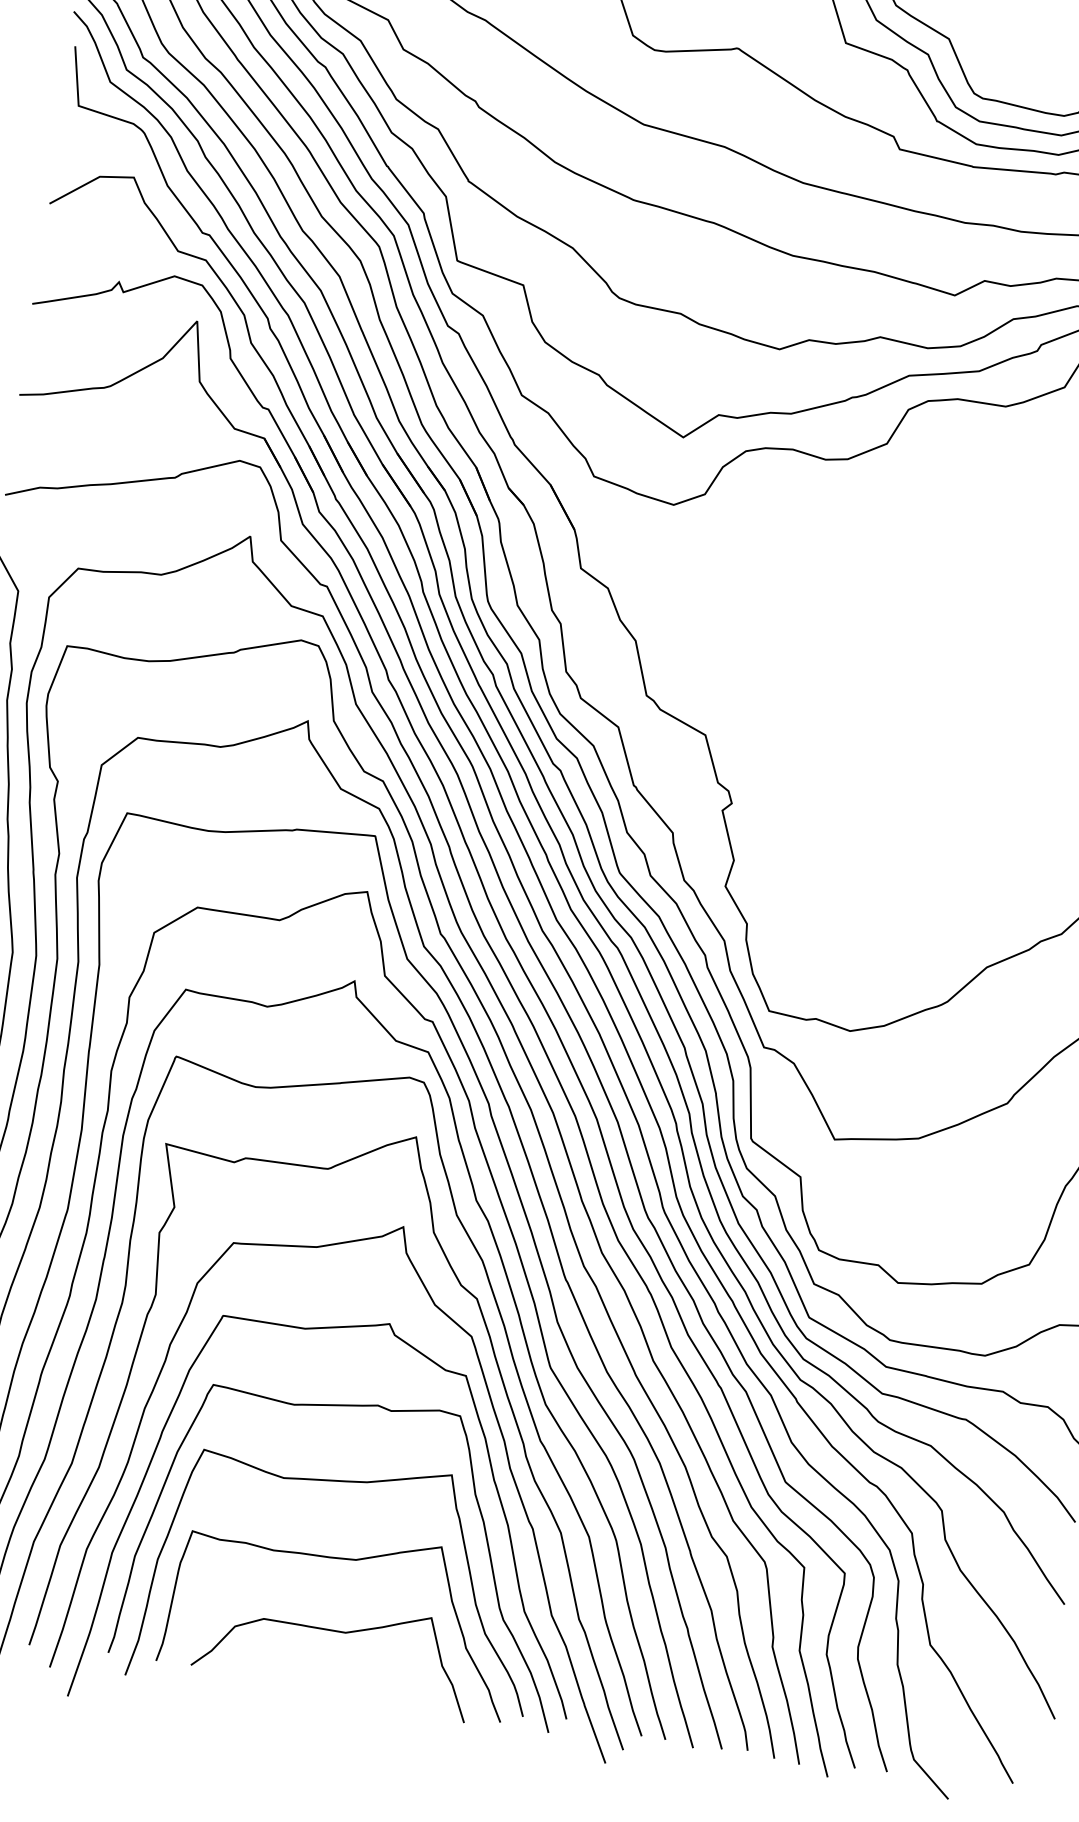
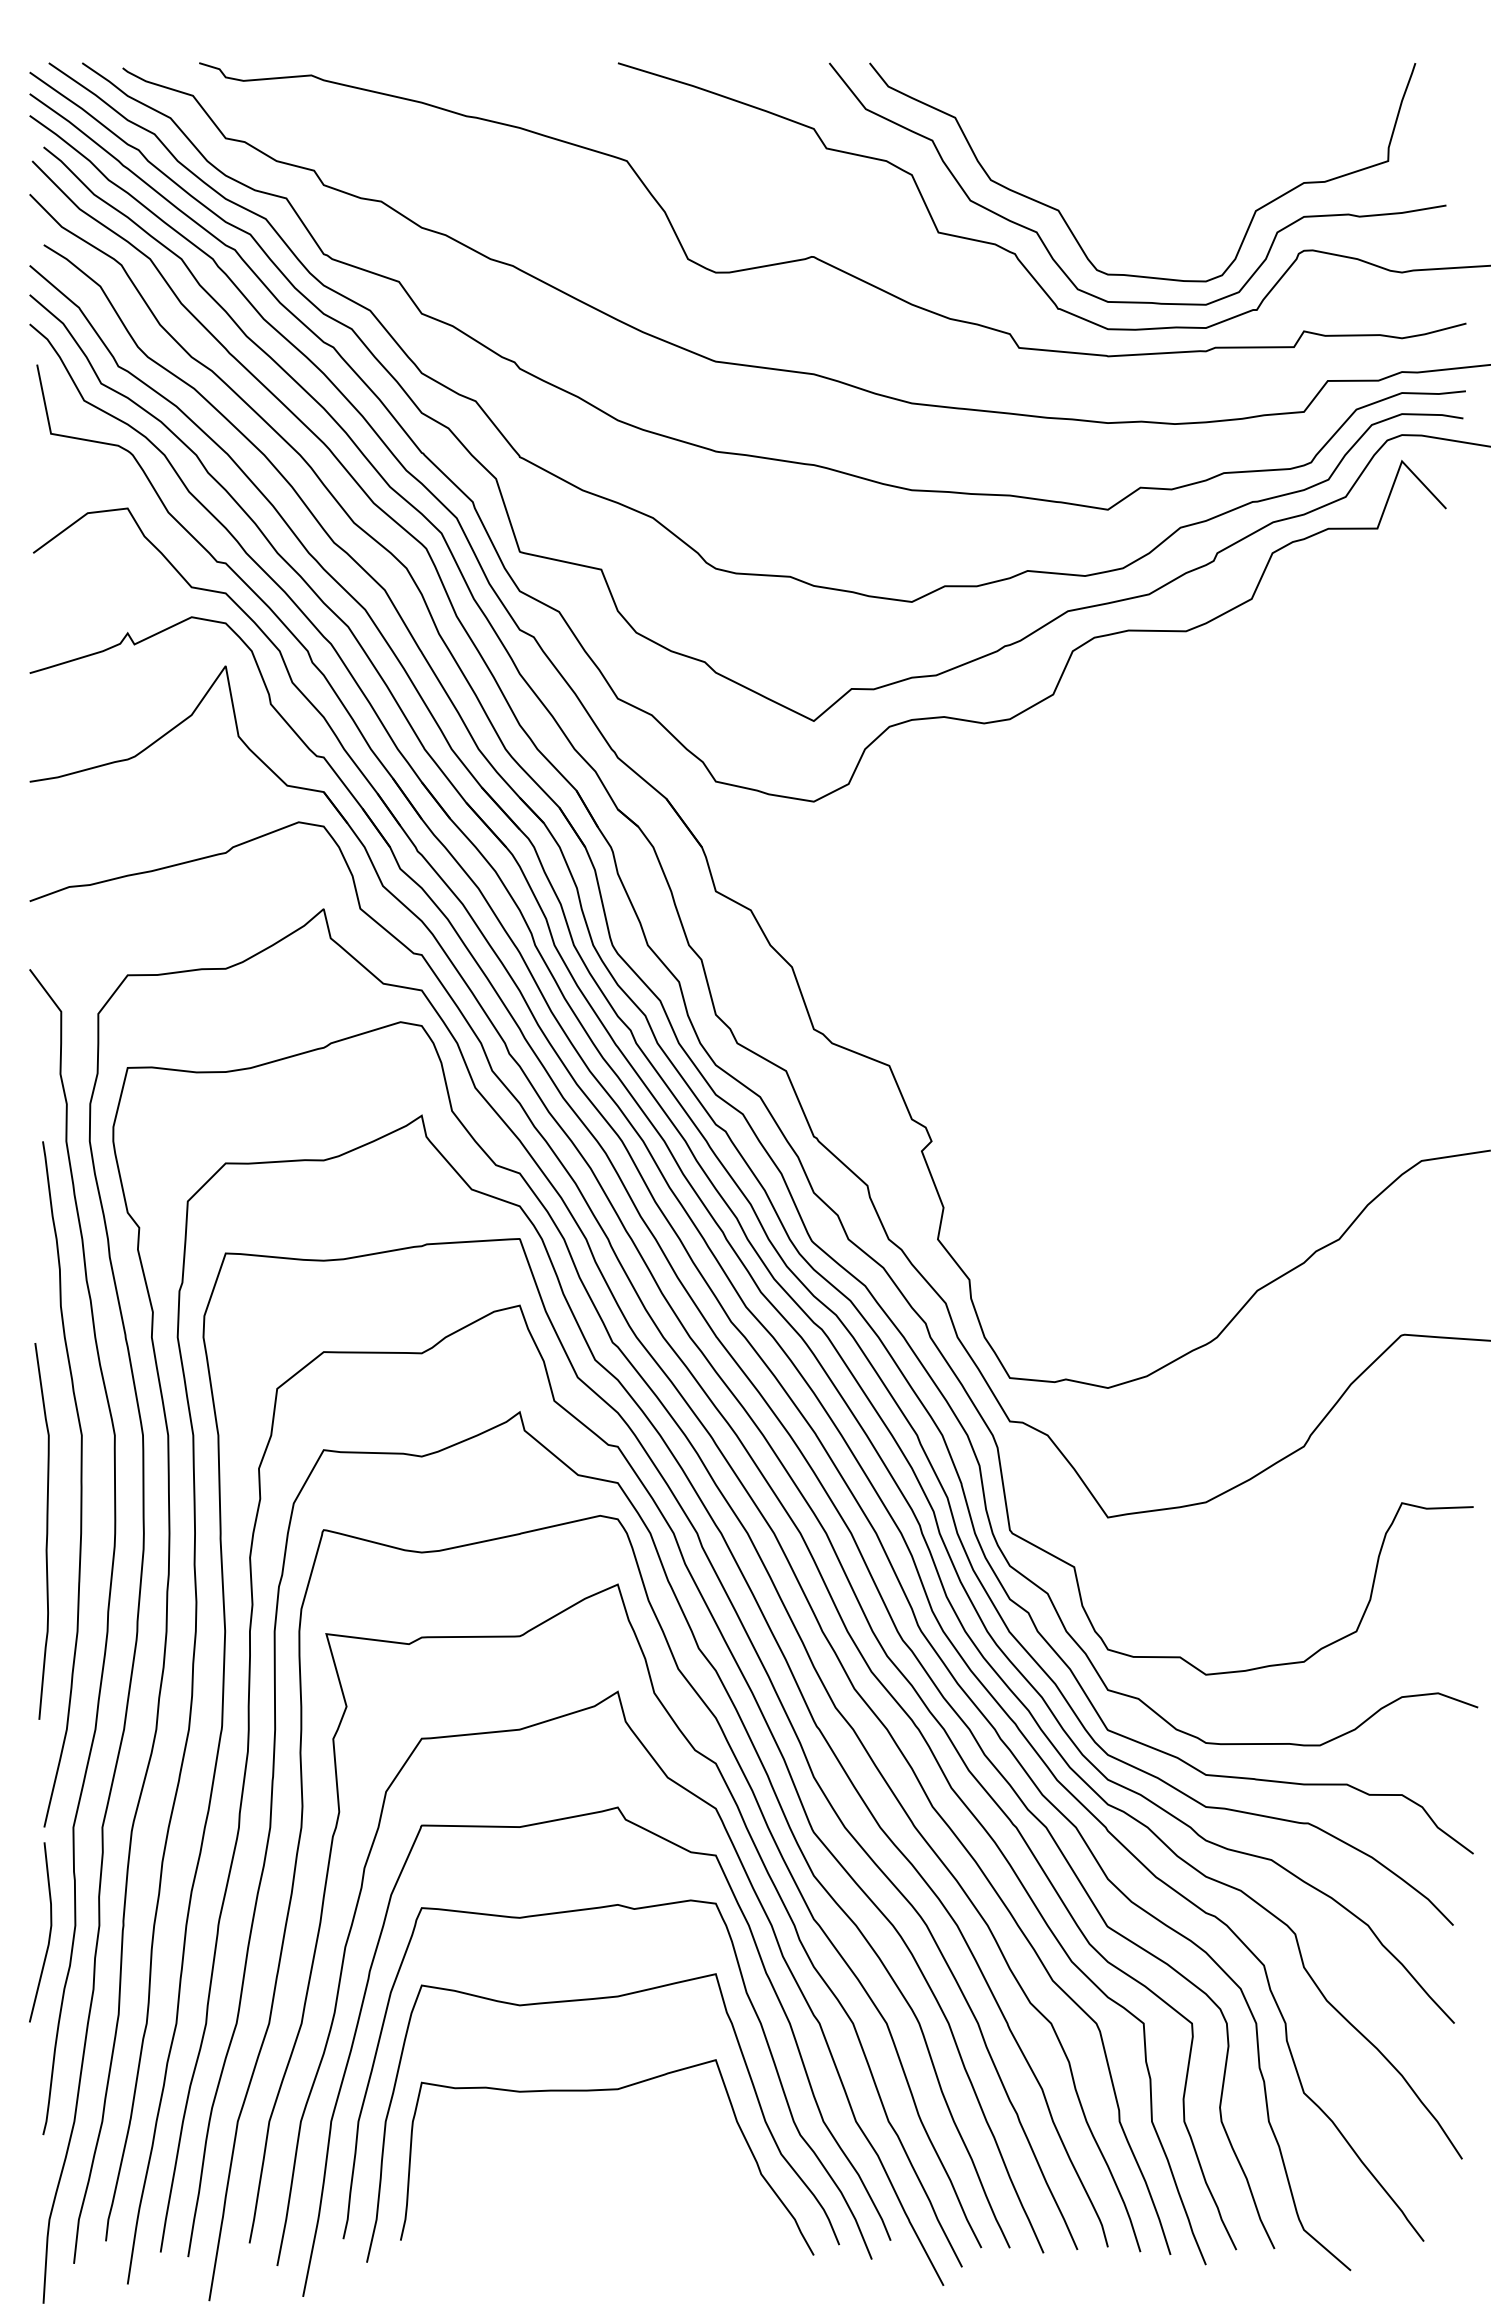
curve: (336, 1631) -> (606, 2176), removed

